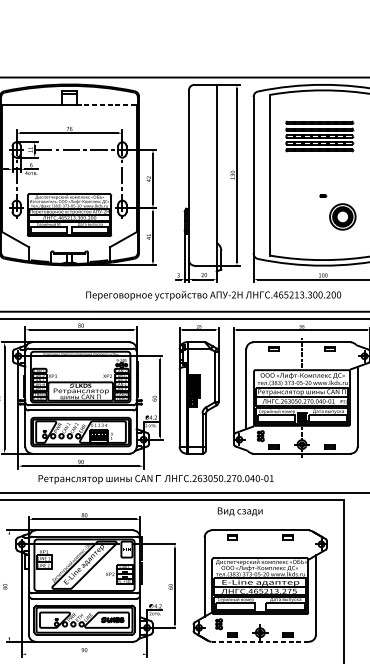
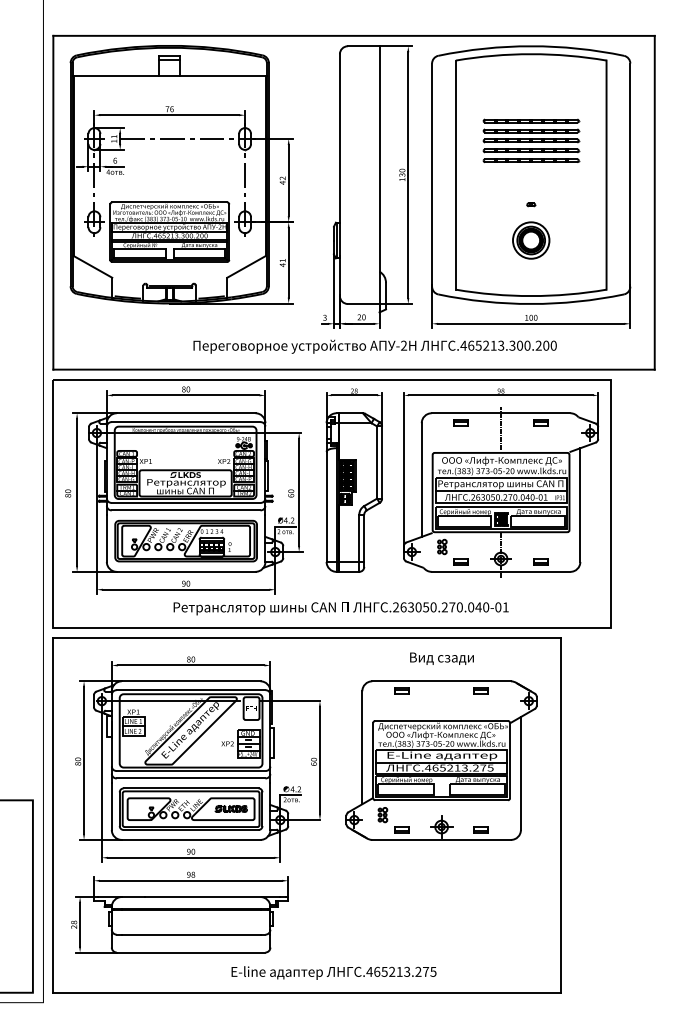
line: (107, 105) -> (223, 75), dashed -> solid
part: (319, 136) -> (531, 140), moved
part: (343, 216) -> (531, 240), moved
text: (155, 479) -> (340, 608), moved
text: (239, 511) -> (441, 658), moved
line: (9, 586) -> (84, 760), added
line: (260, 641) -> (441, 839), dashed -> solid
line: (84, 654) -> (190, 857), added

